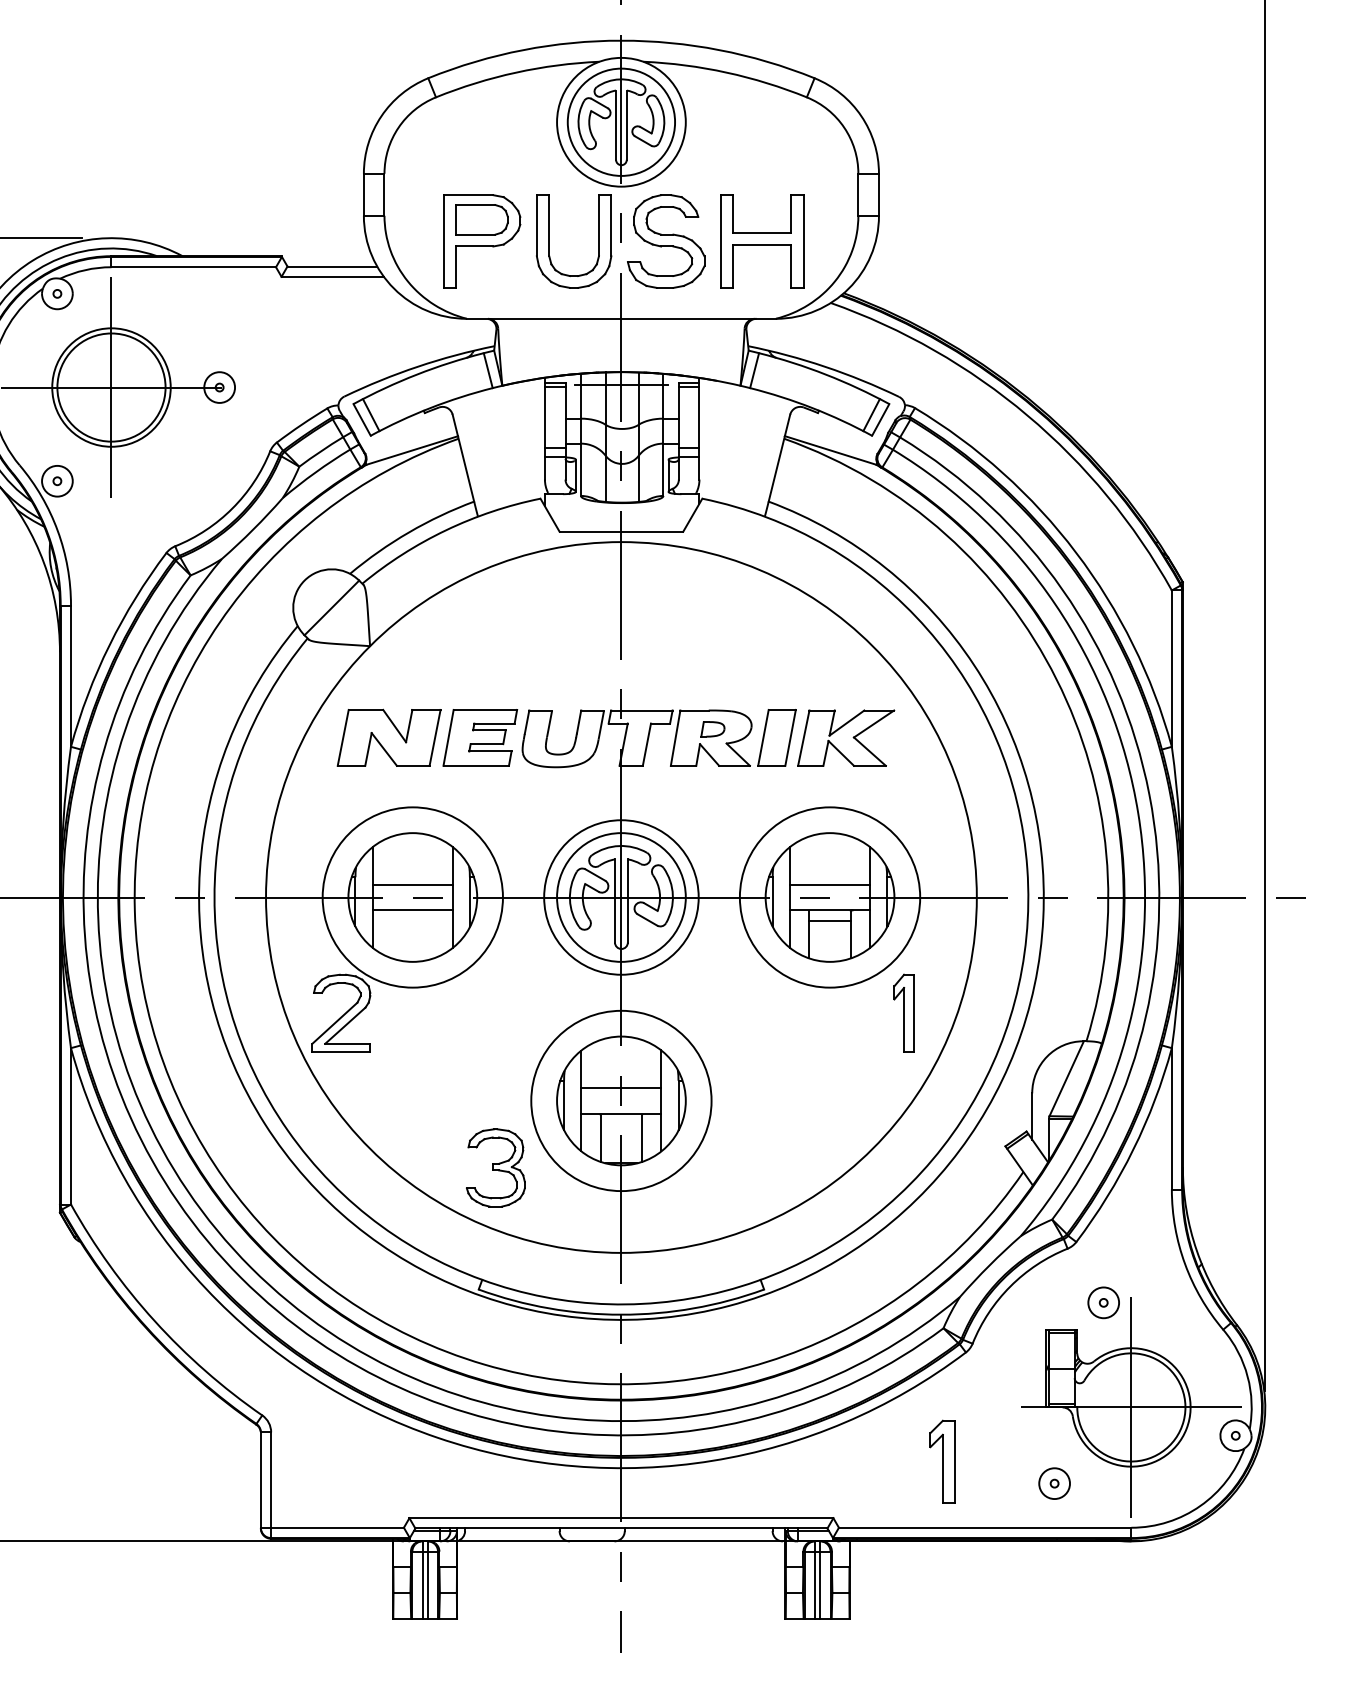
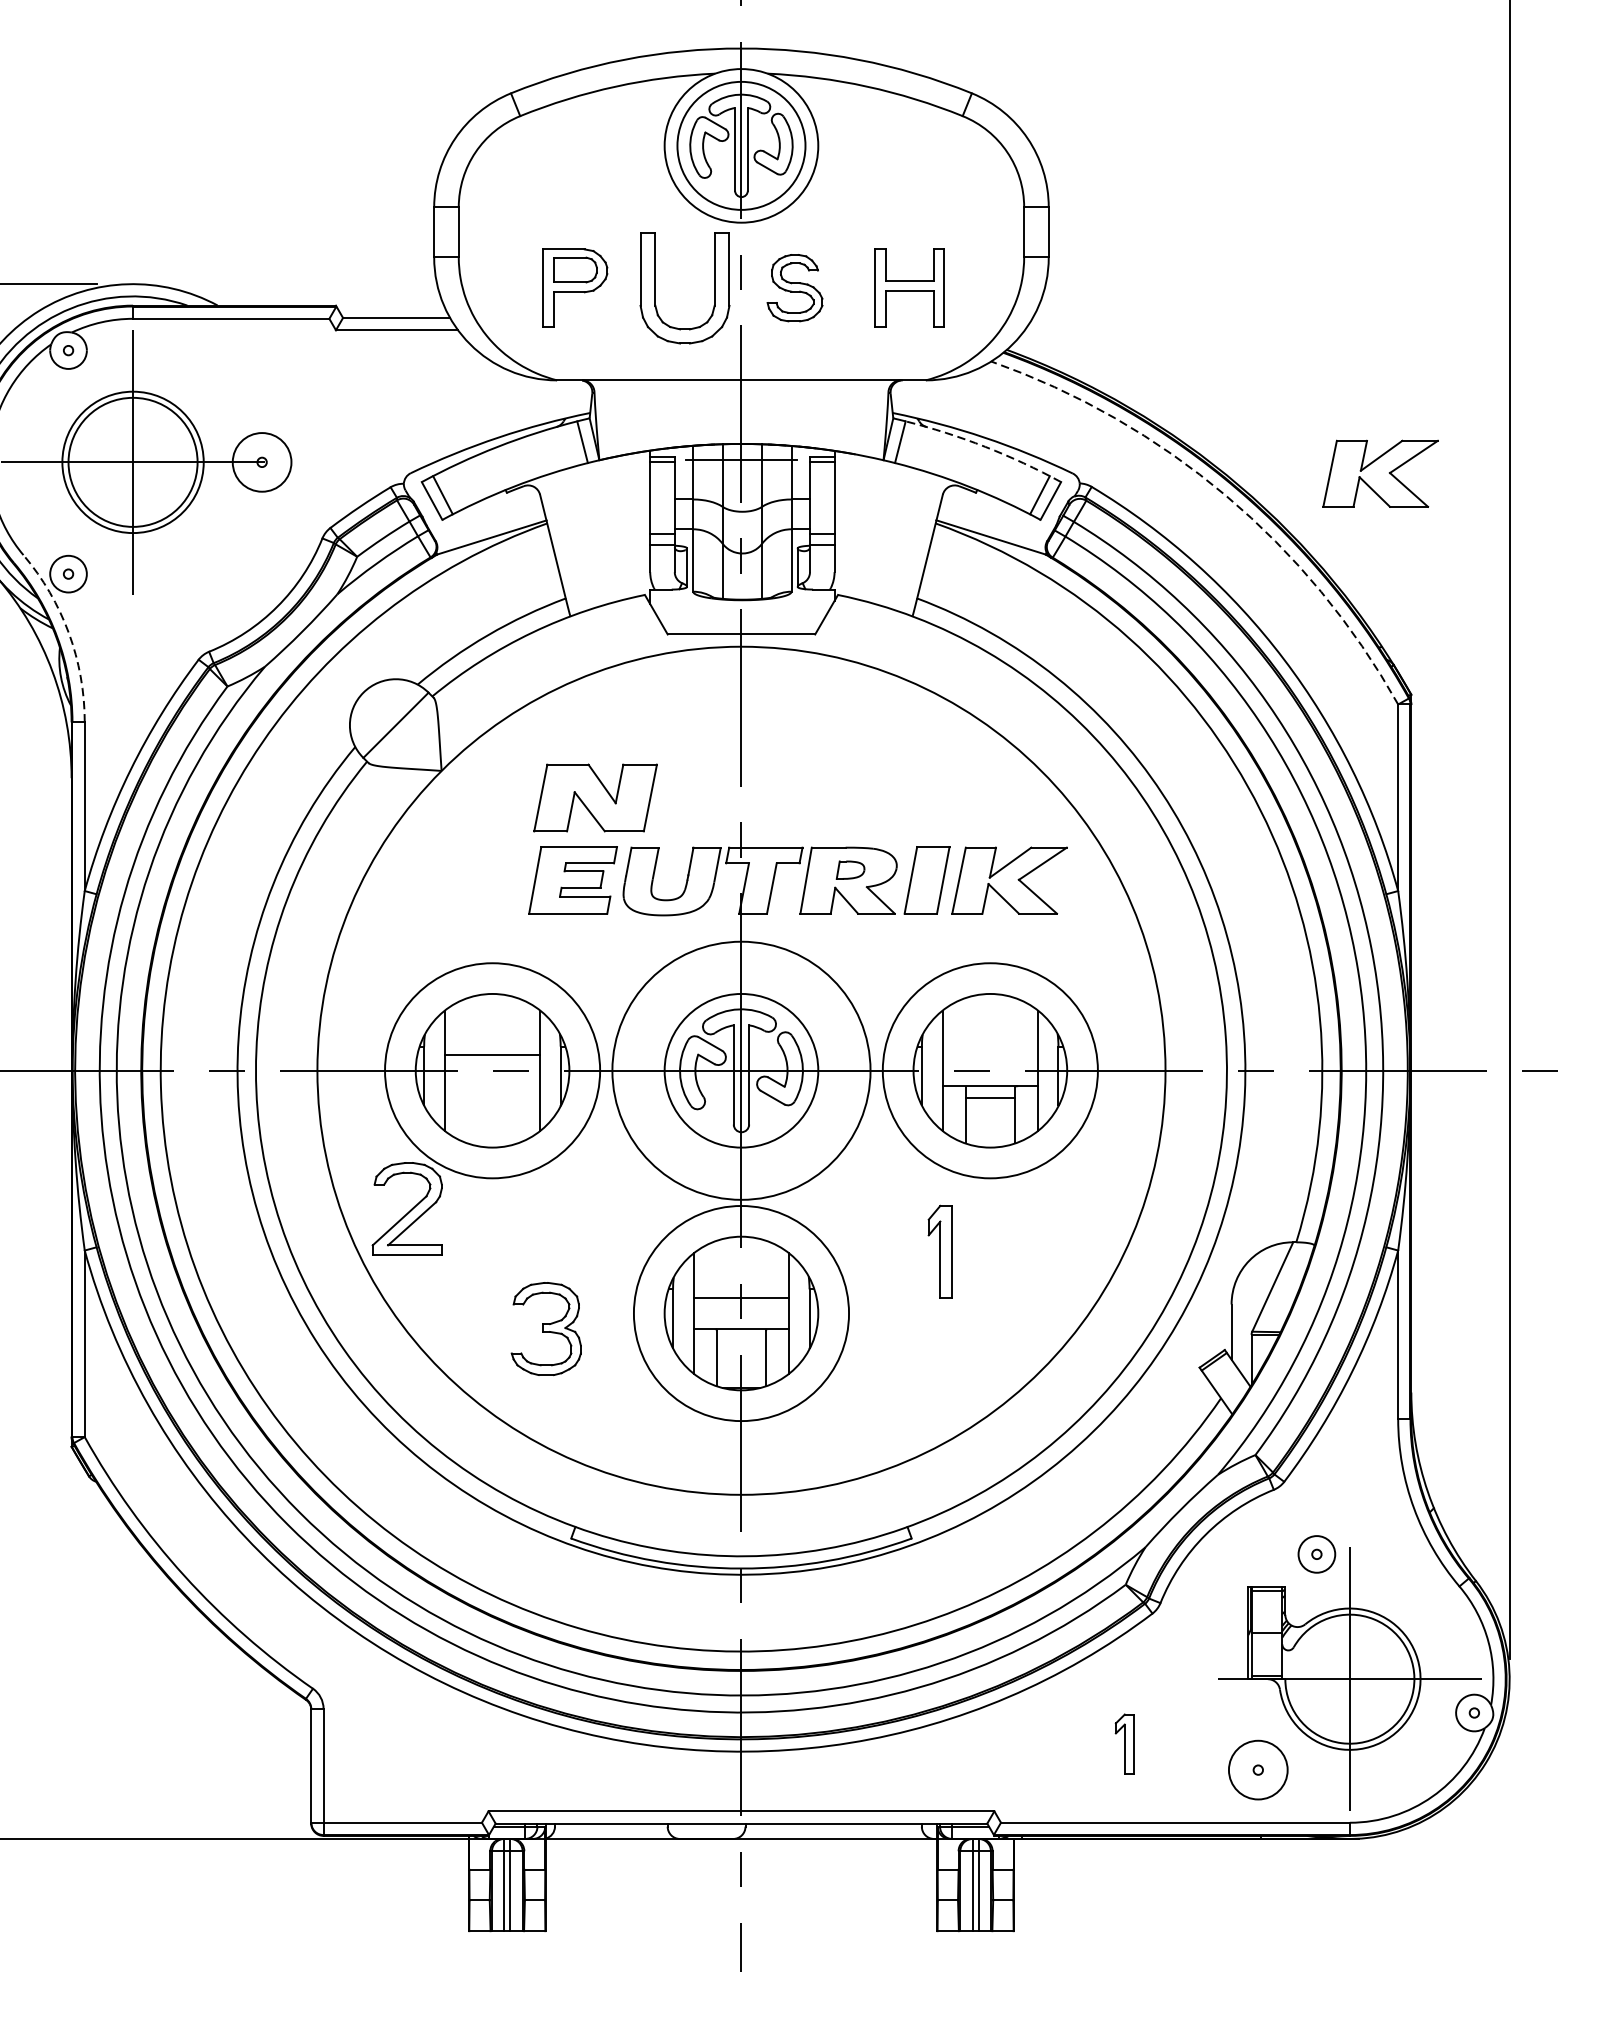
part: (482, 241) -> (575, 288), size x0.7
part: (666, 241) -> (795, 288), size x0.6
part: (762, 241) -> (909, 288), size x0.7
arc: (825, 374) -> (984, 446), solid -> dashed
circle: (219, 387) -> (261, 462), size x1.6
part: (1157, 396) -> (1381, 473), added
arc: (1027, 415) -> (1225, 495), solid -> dashed
arc: (57, 530) -> (68, 632), solid -> dashed
part: (388, 737) -> (594, 797), moved
line: (829, 884) -> (989, 1055), removed
circle: (621, 897) -> (741, 1070), size x1.4
line: (412, 910) -> (492, 1086), removed
part: (903, 1012) -> (939, 1250), moved
part: (495, 1167) -> (545, 1328), moved
part: (942, 1461) -> (1124, 1743), size x0.6
circle: (1054, 1483) -> (1258, 1769), size x1.6

